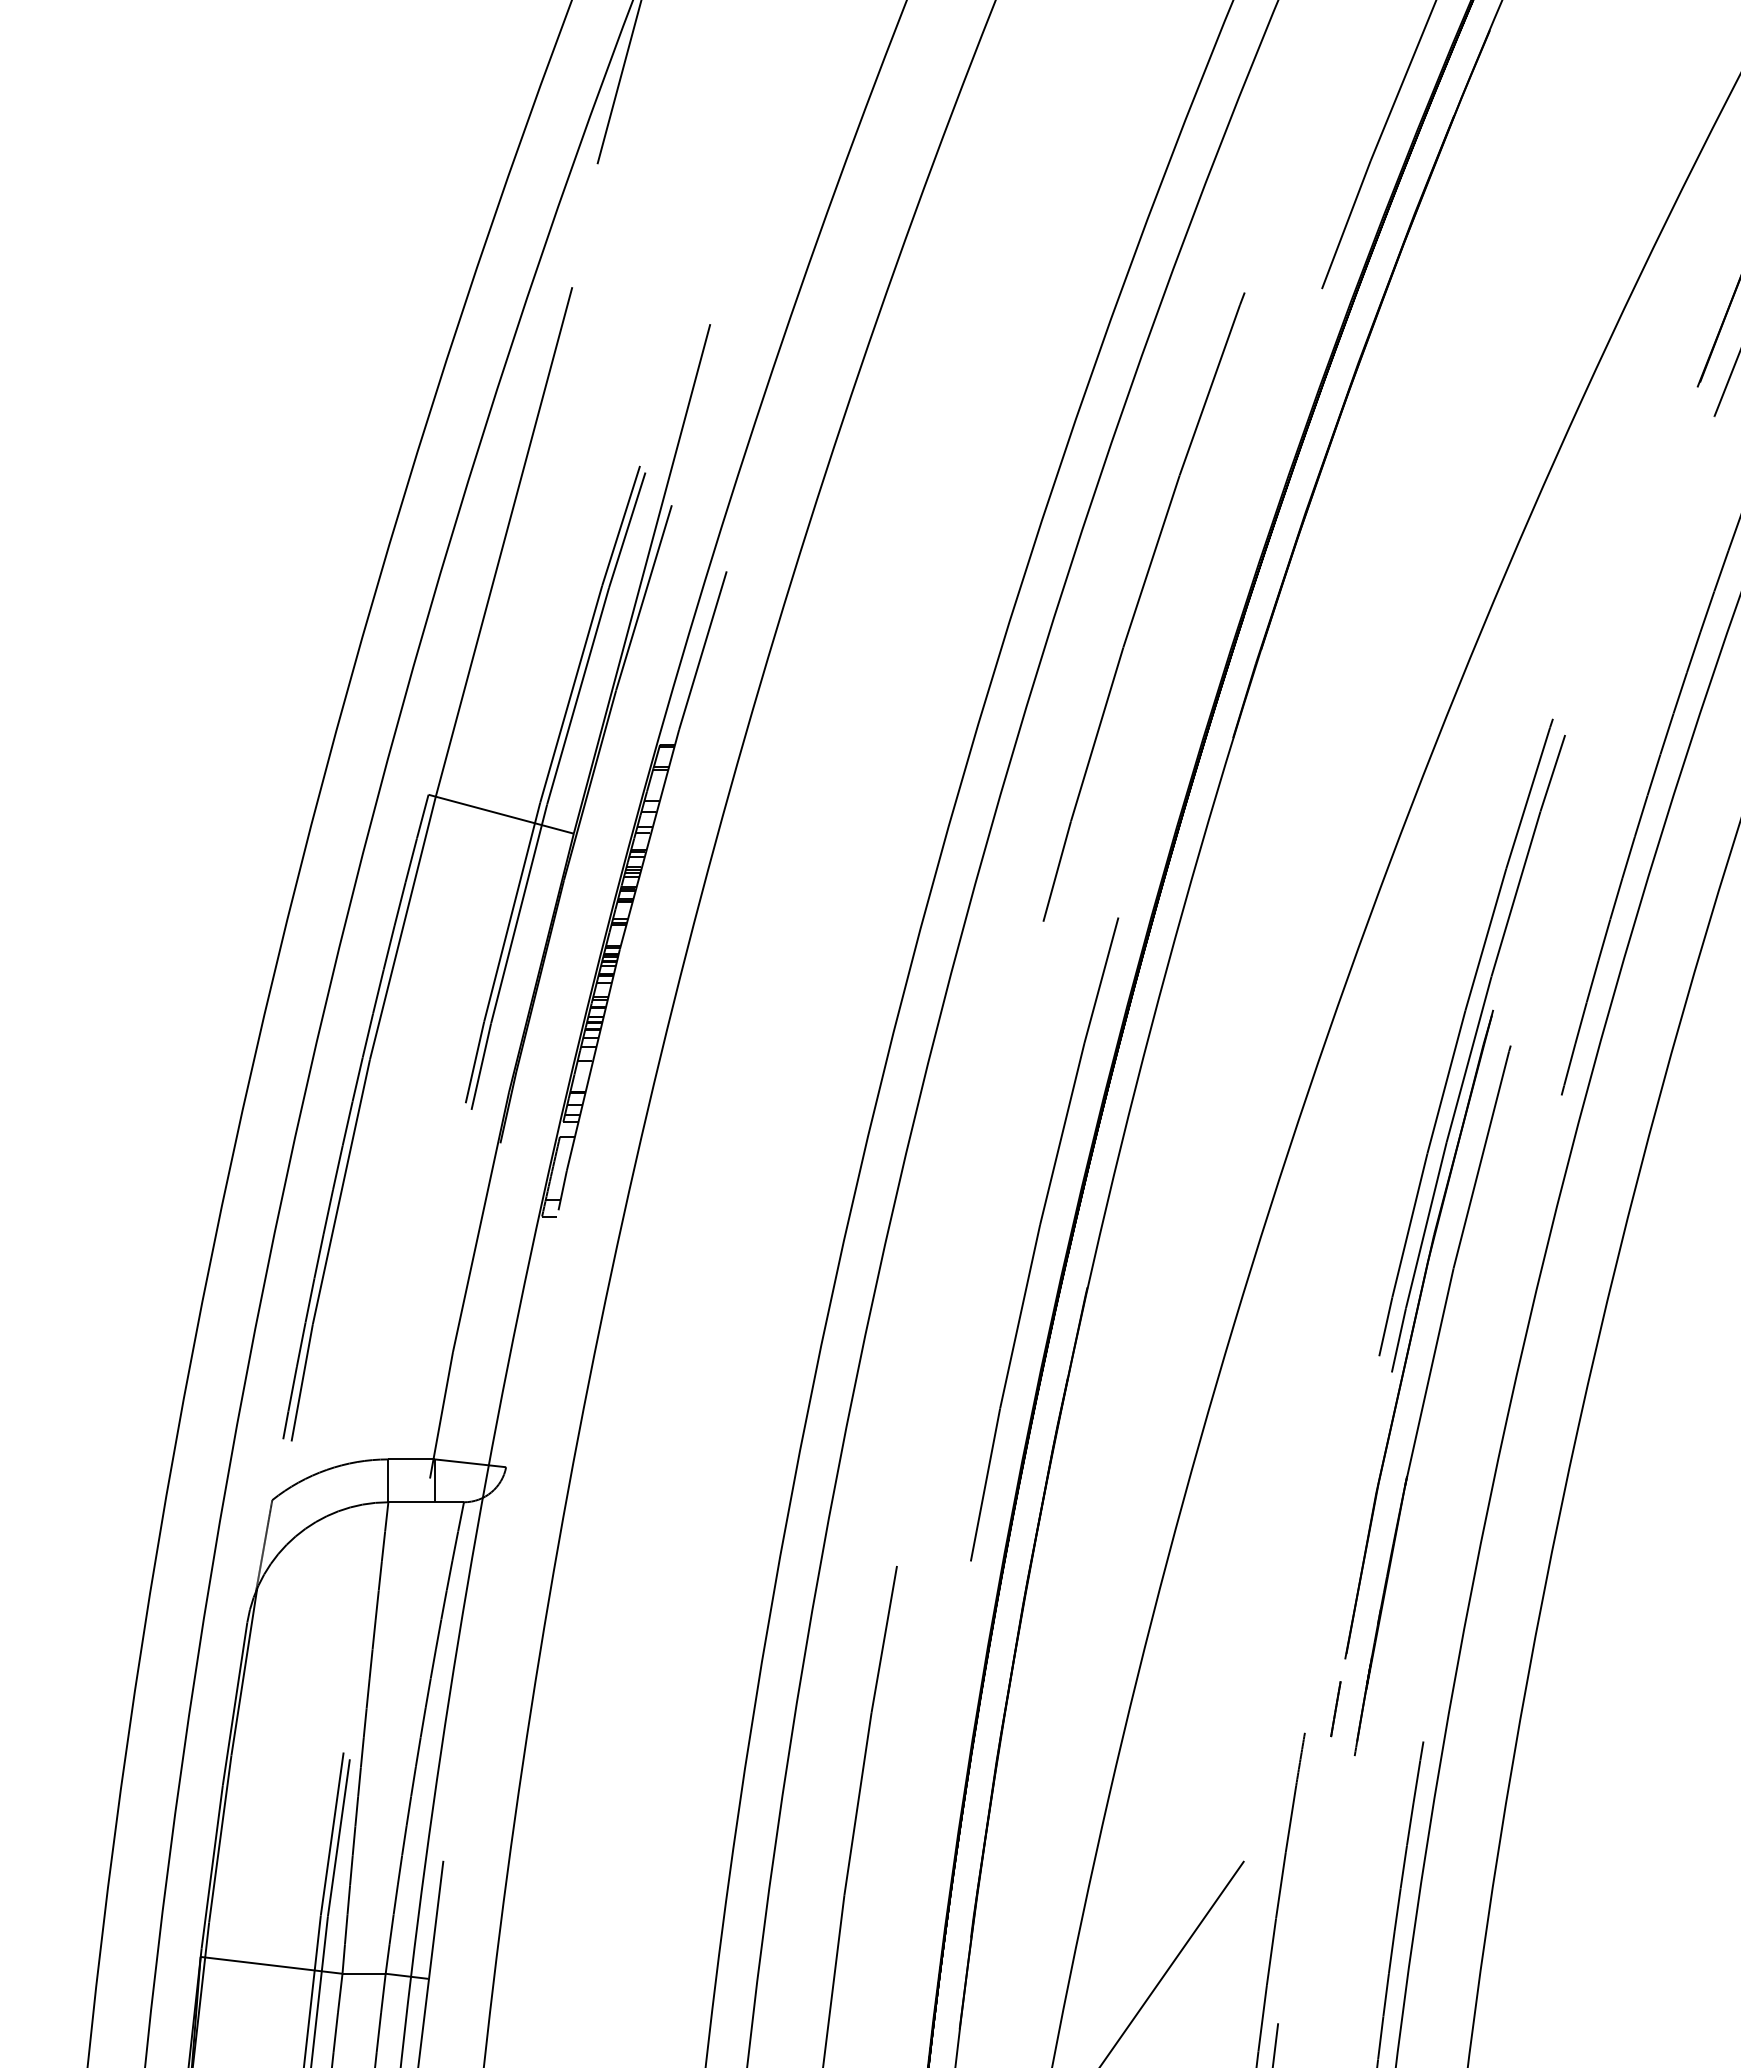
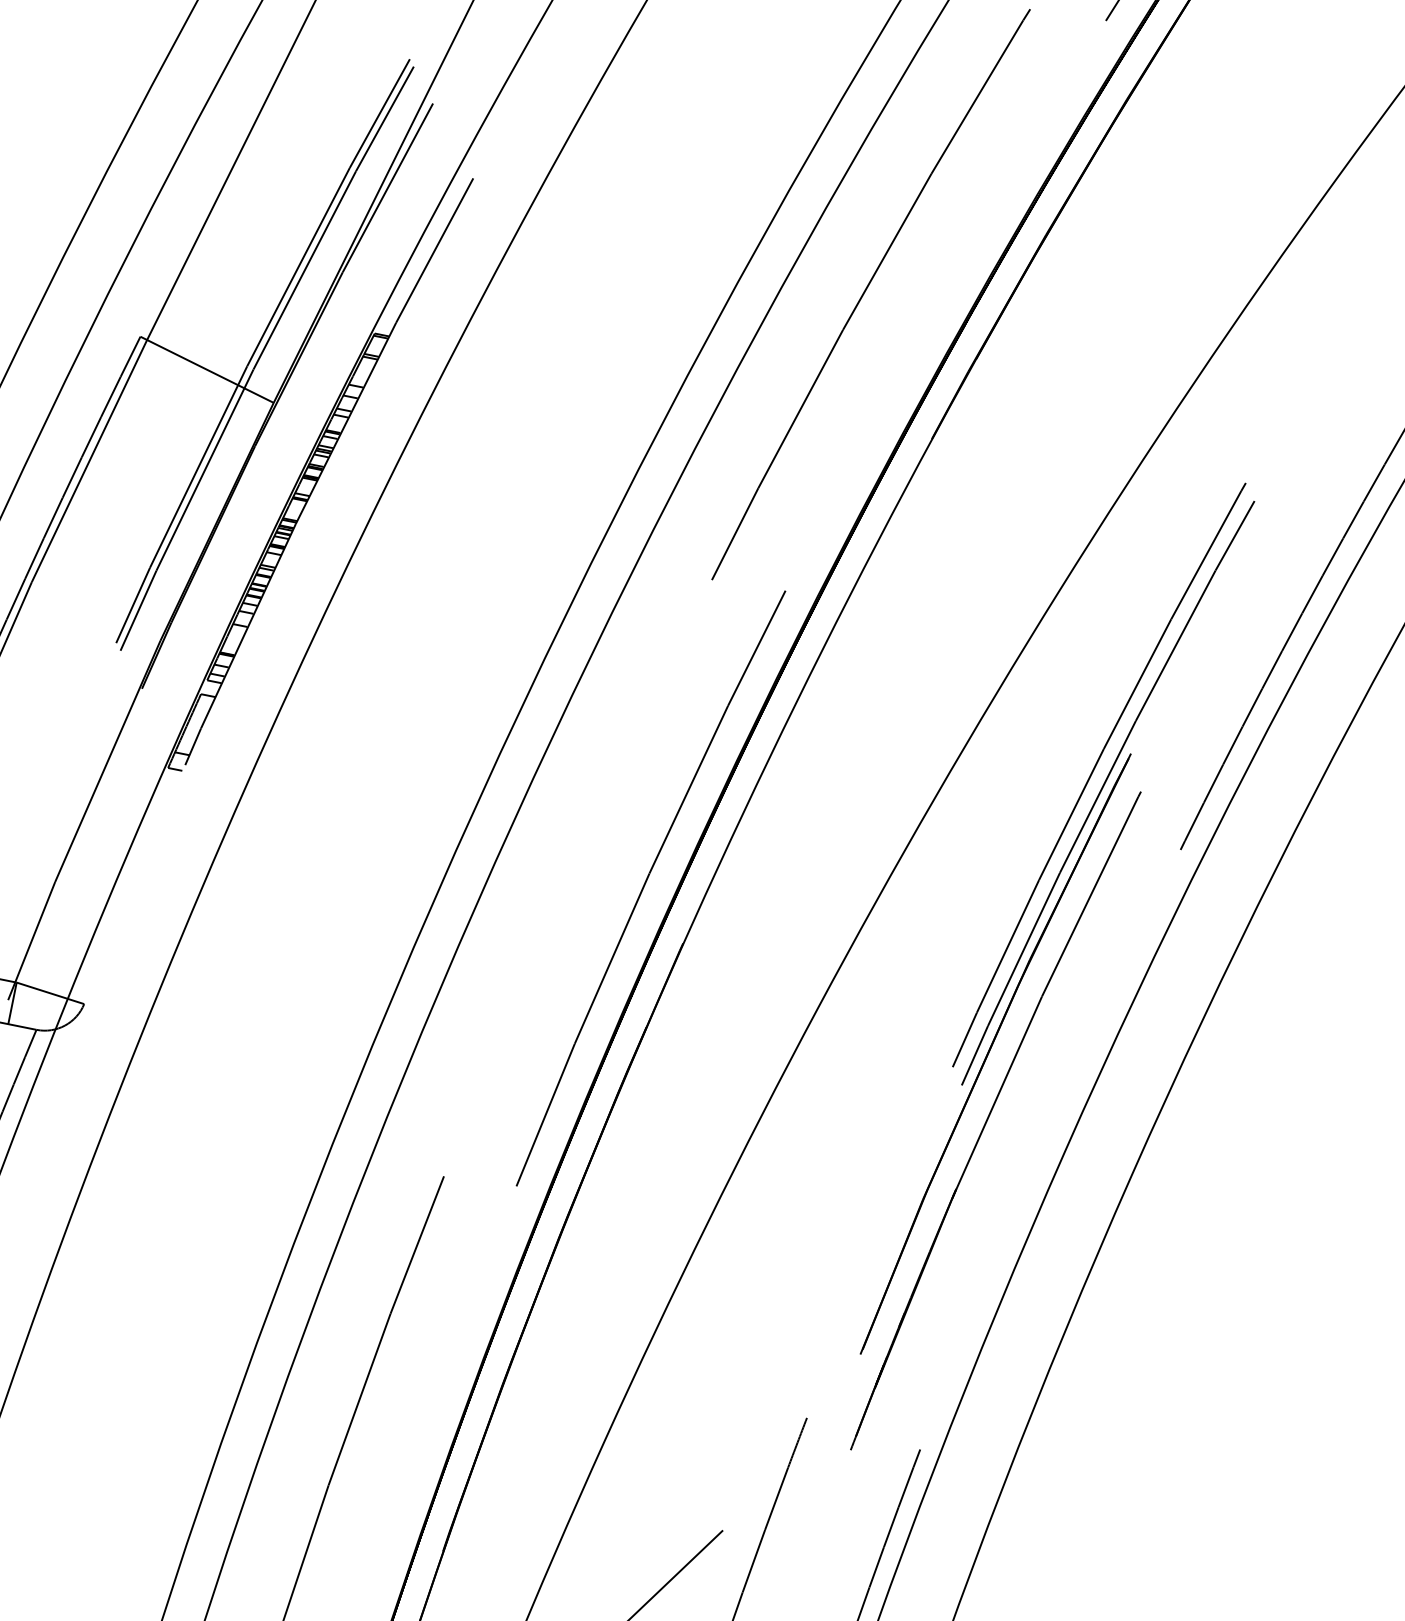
line: (1335, 1709) -> (841, 1401), removed

